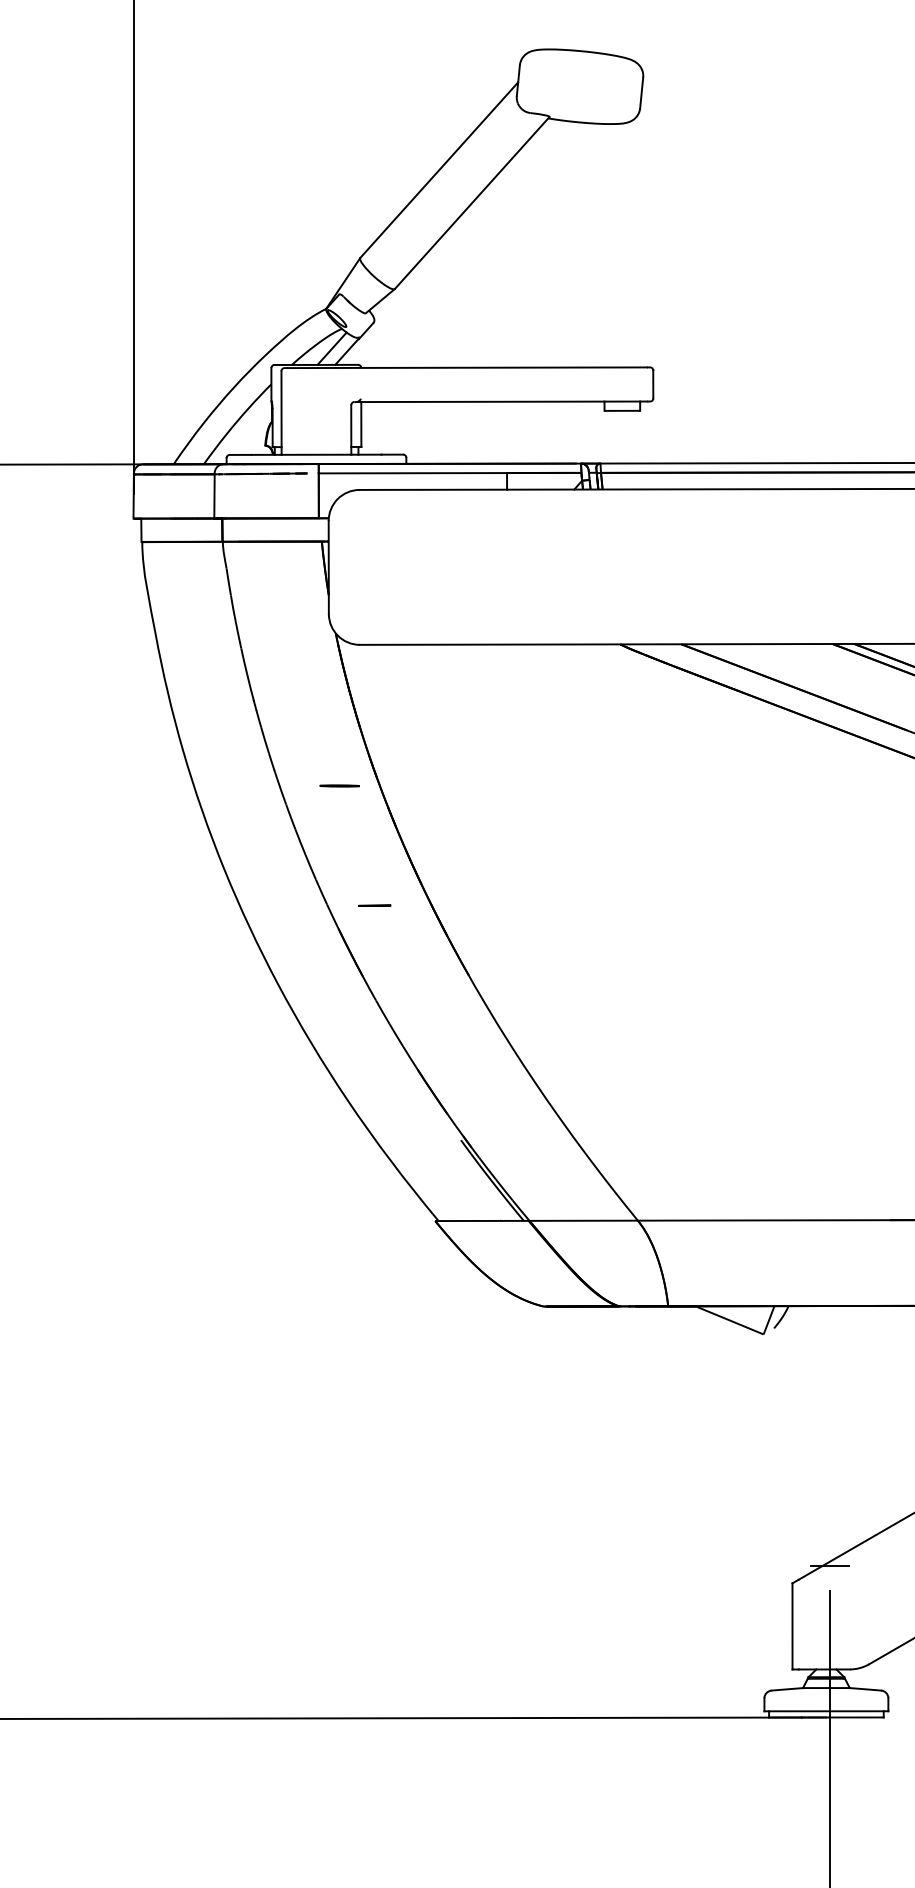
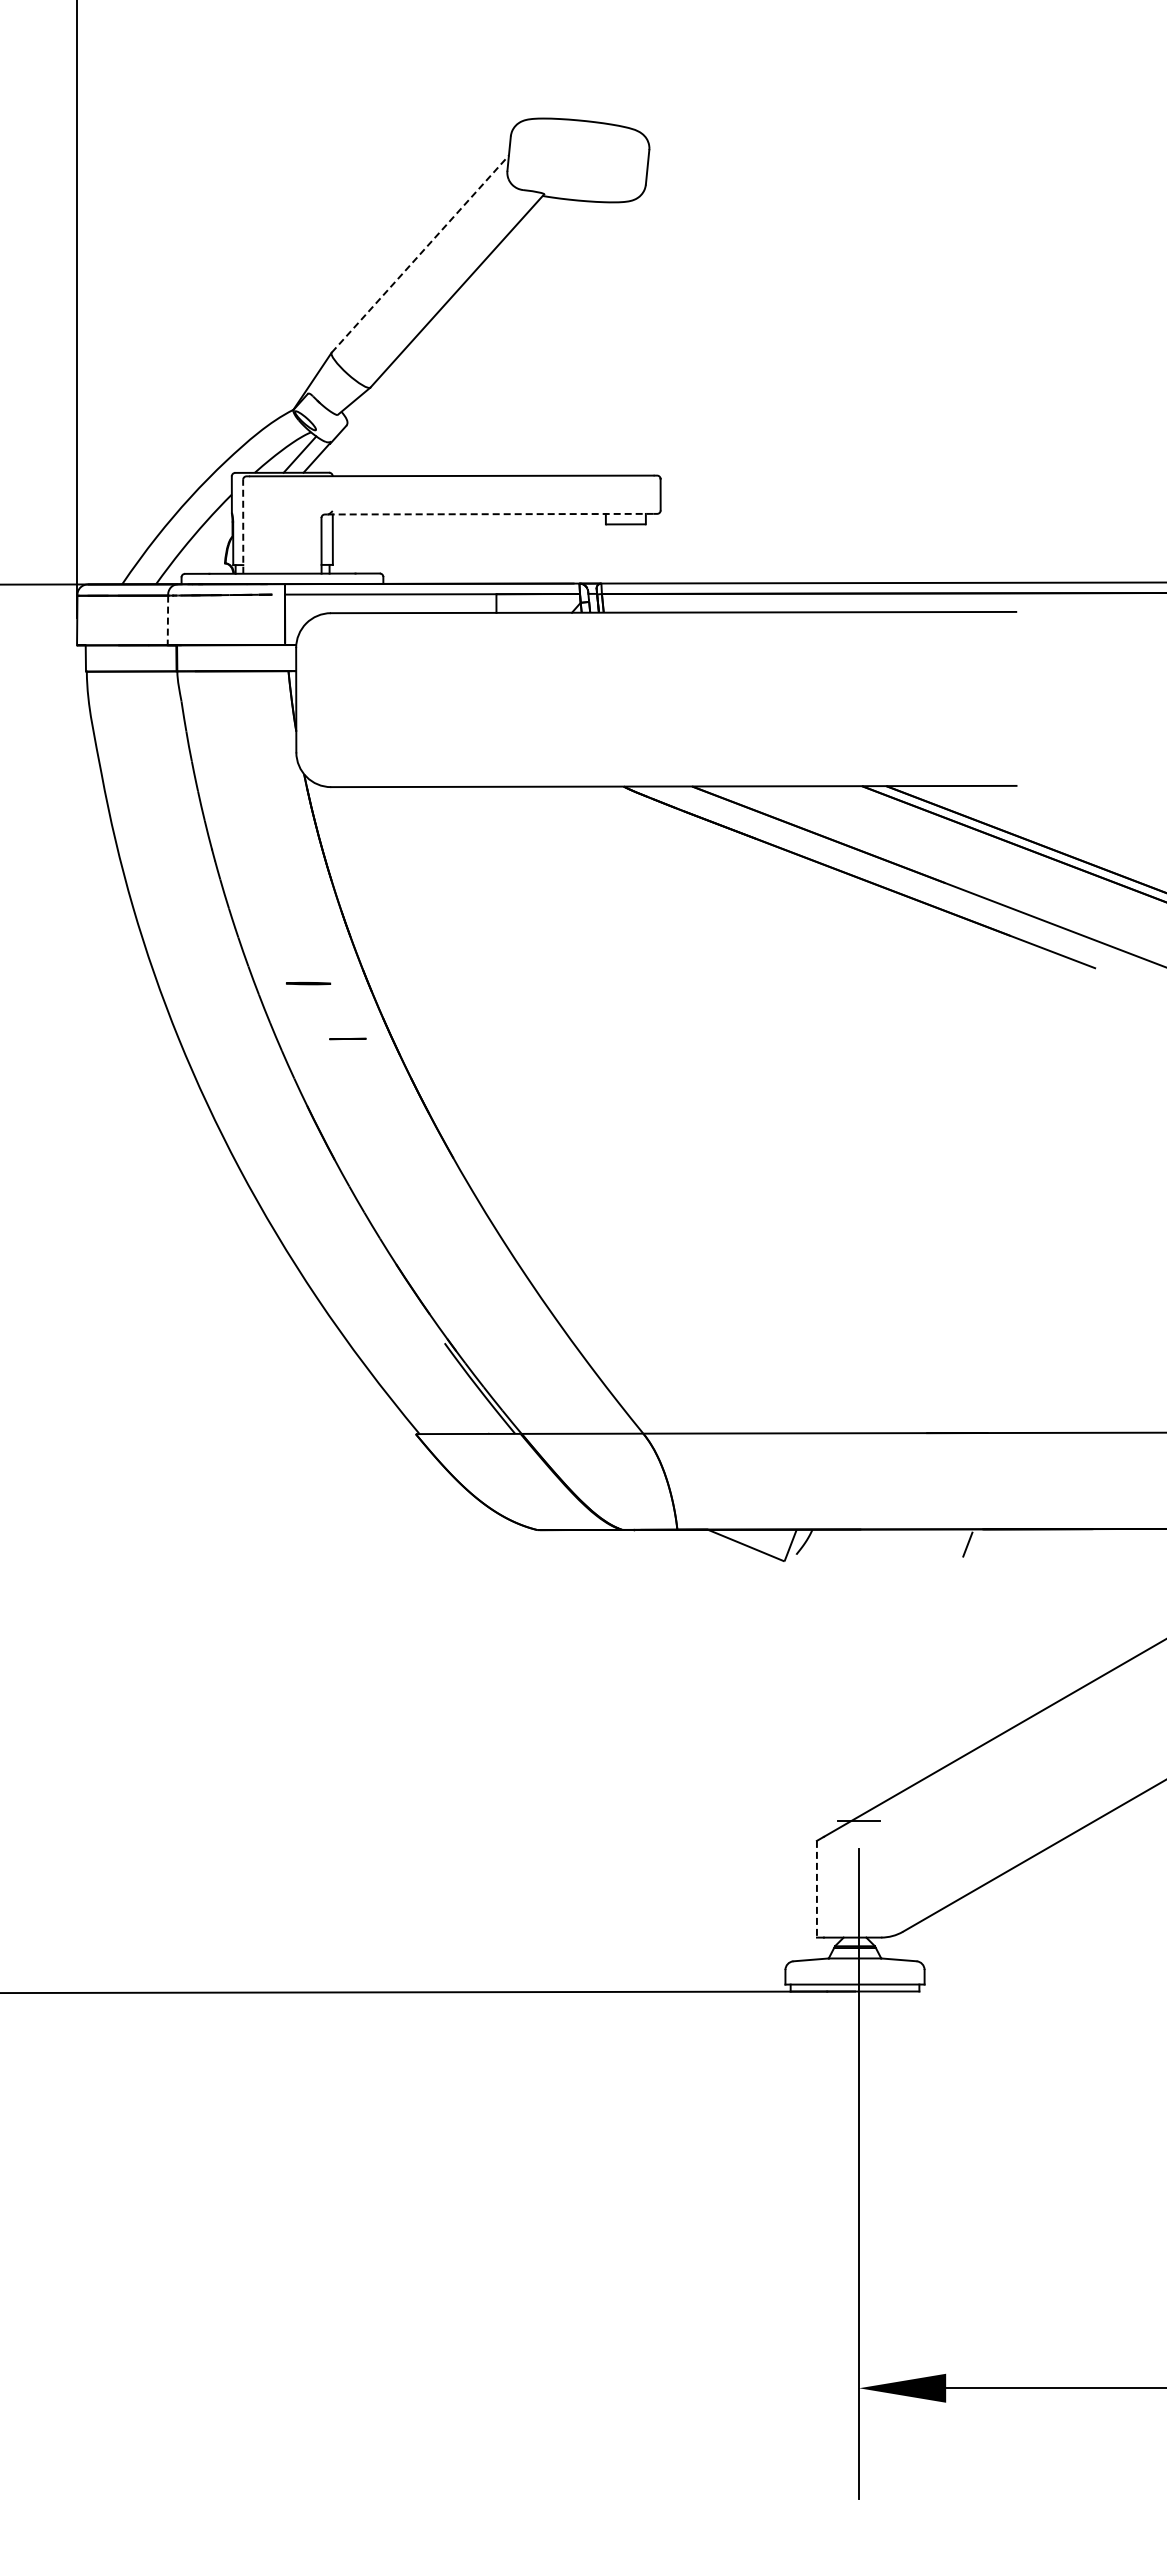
line: (439, 170) -> (420, 254), solid -> dashed
line: (502, 402) -> (491, 514), solid -> dashed
line: (281, 412) -> (243, 526), solid -> dashed
line: (214, 496) -> (167, 620), solid -> dashed
line: (339, 785) -> (308, 983), moved
line: (374, 905) -> (347, 1038), moved
line: (792, 1626) -> (816, 1889), solid -> dashed

